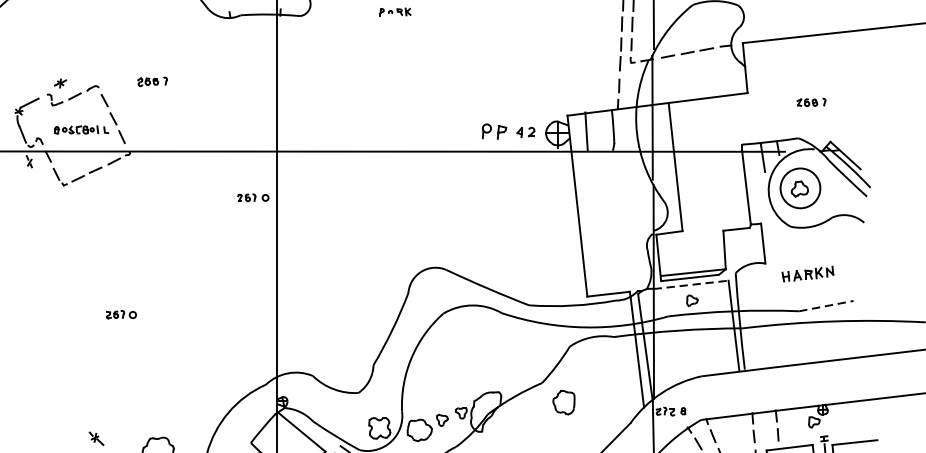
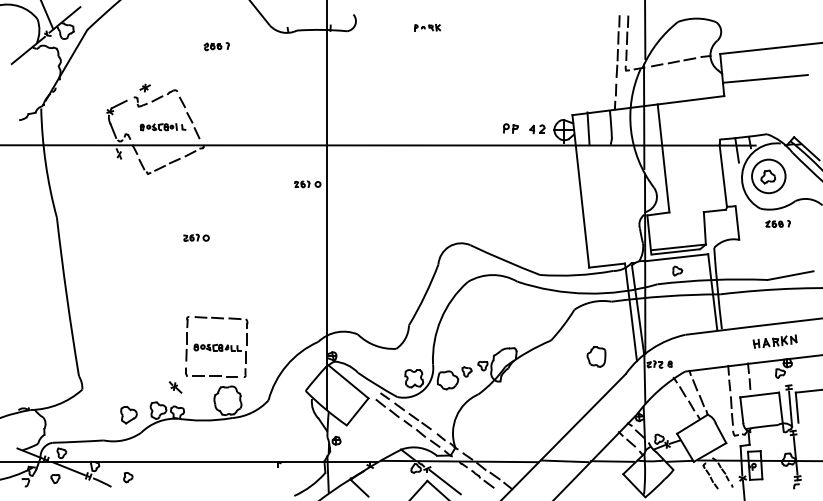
line: (796, 72) -> (765, 78), added
part: (152, 81) -> (216, 46), moved
part: (810, 101) -> (777, 223), moved
part: (493, 131) -> (510, 128), size x0.71
part: (807, 273) -> (774, 341), moved
line: (690, 284) -> (676, 257), dashed -> solid
line: (827, 305) -> (791, 275), dashed -> solid
part: (121, 314) -> (196, 237), moved
part: (145, 390) -> (216, 346), added
part: (563, 402) -> (596, 356), moved

